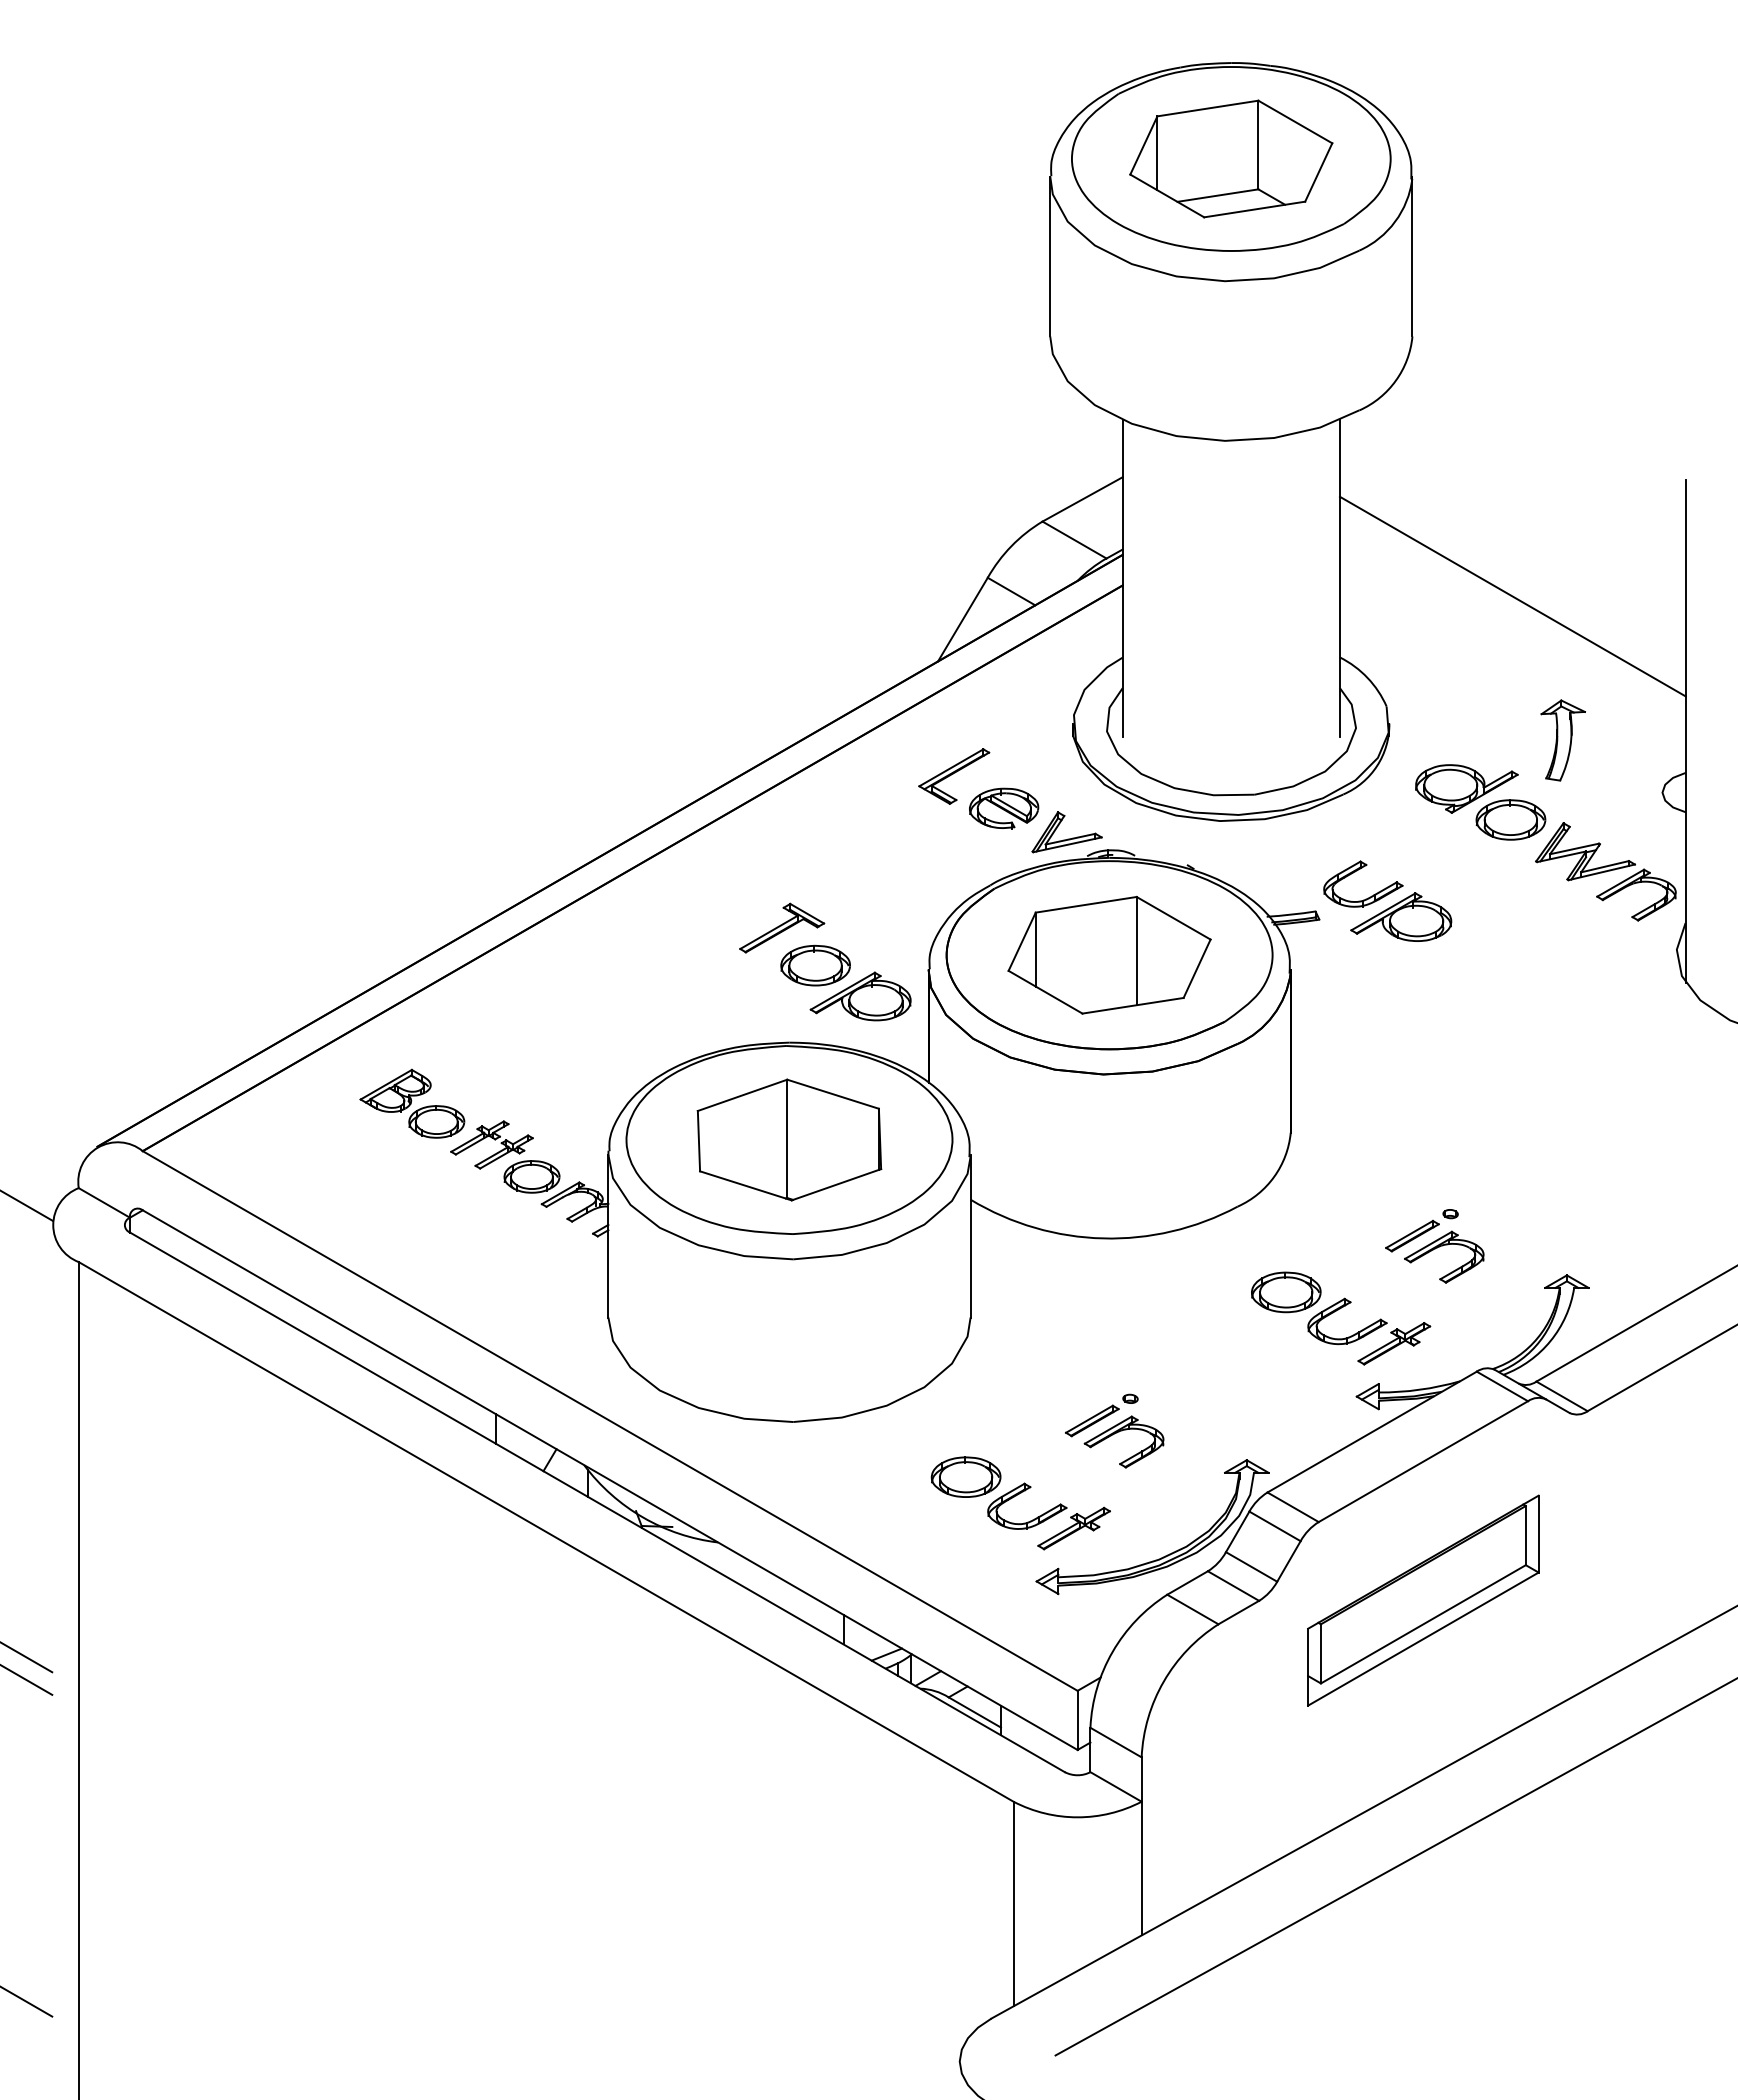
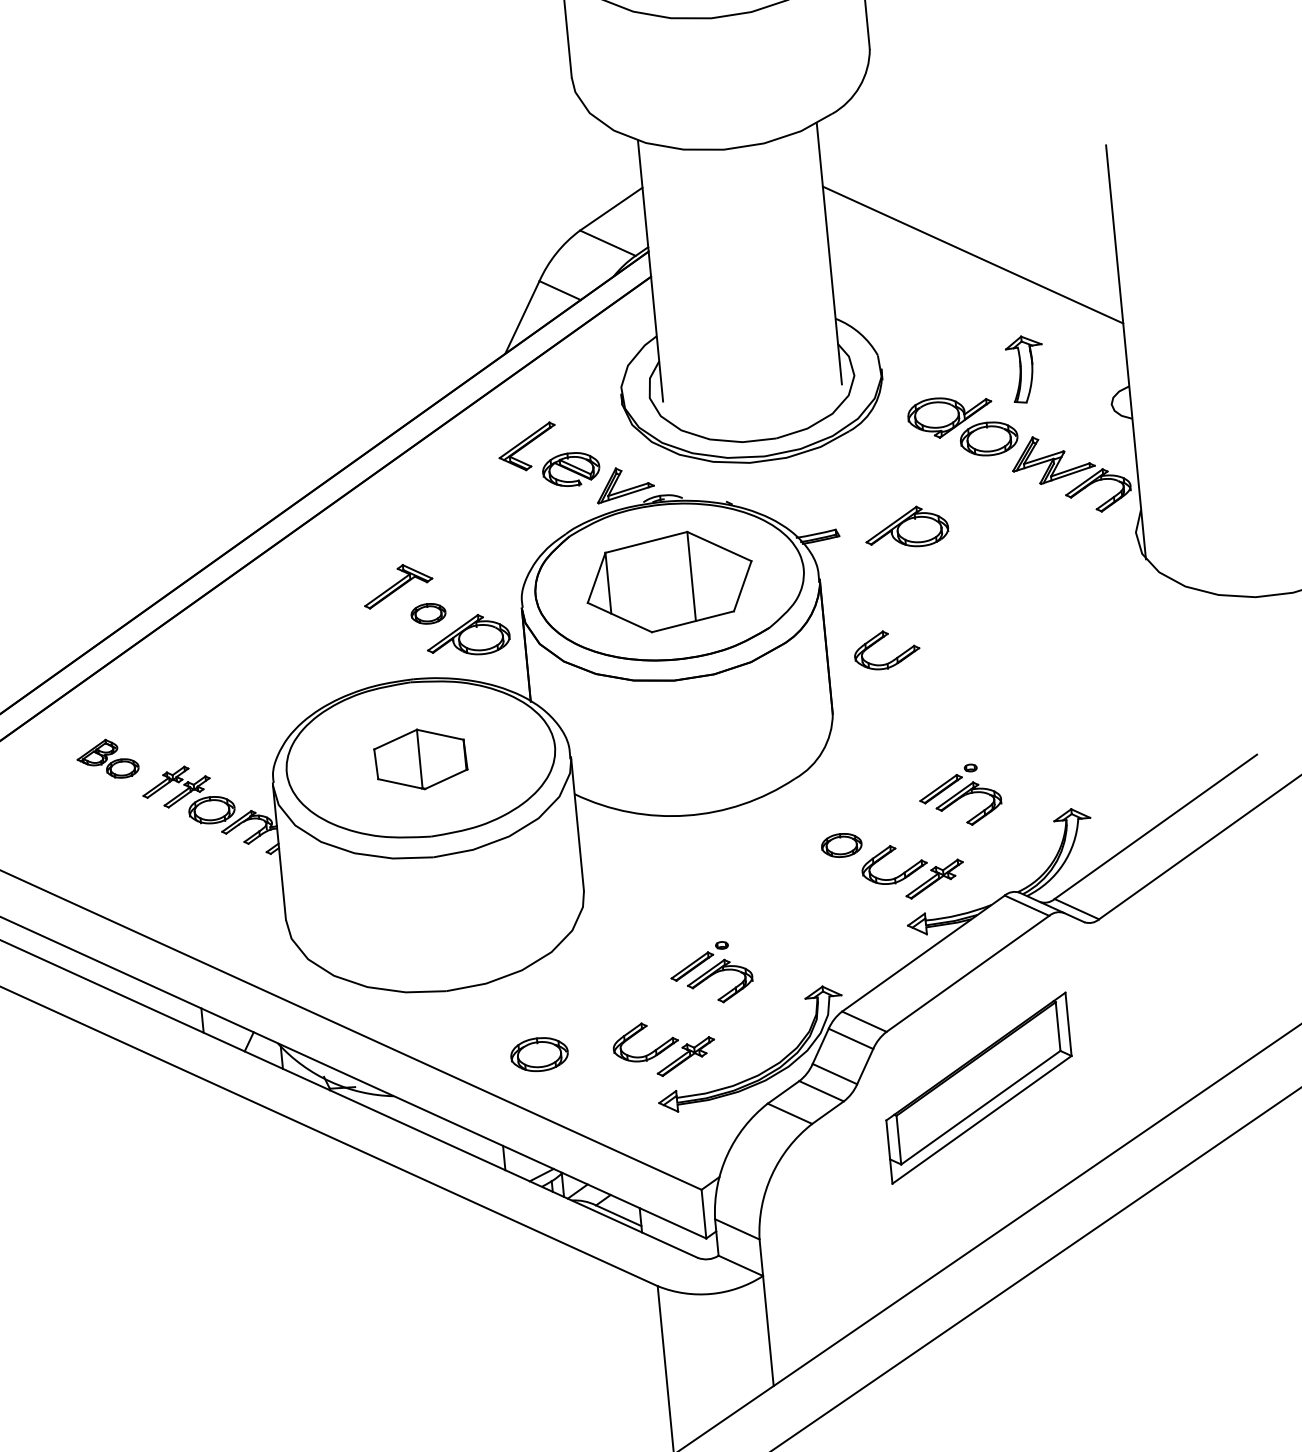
part: (1357, 871) -> (881, 639), moved
part: (815, 965) -> (428, 613), size x0.6
part: (412, 1103) -> (107, 759), size x0.7
part: (789, 1139) -> (420, 759), size x0.6
part: (1286, 1292) -> (841, 845), size x0.7
part: (965, 1476) -> (538, 1054), moved

